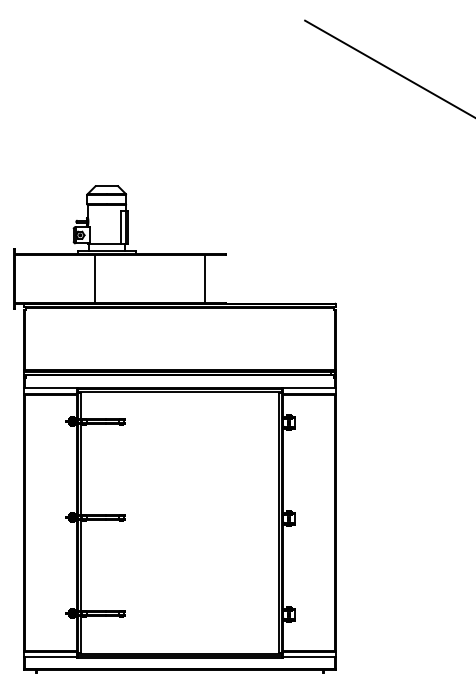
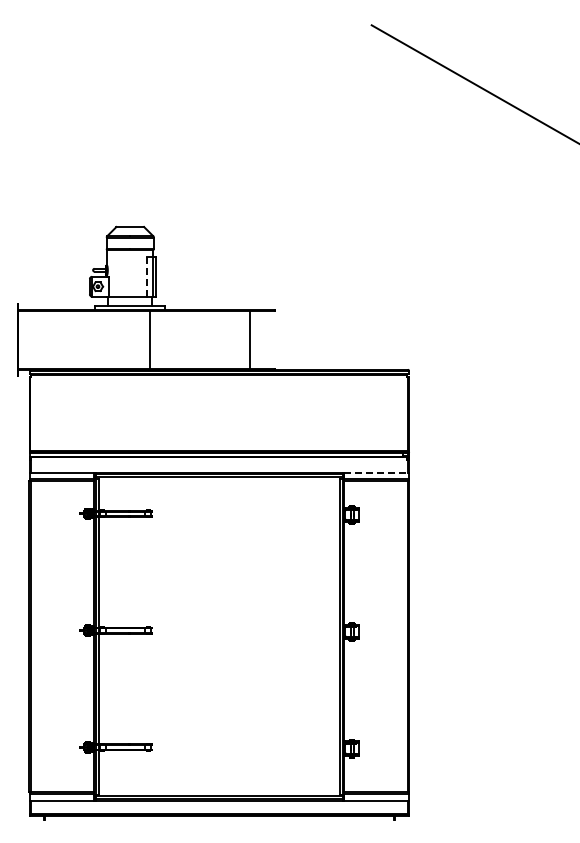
line: (120, 227) -> (147, 277), solid -> dashed
line: (95, 278) -> (150, 339), moved
line: (309, 387) -> (377, 472), solid -> dashed

